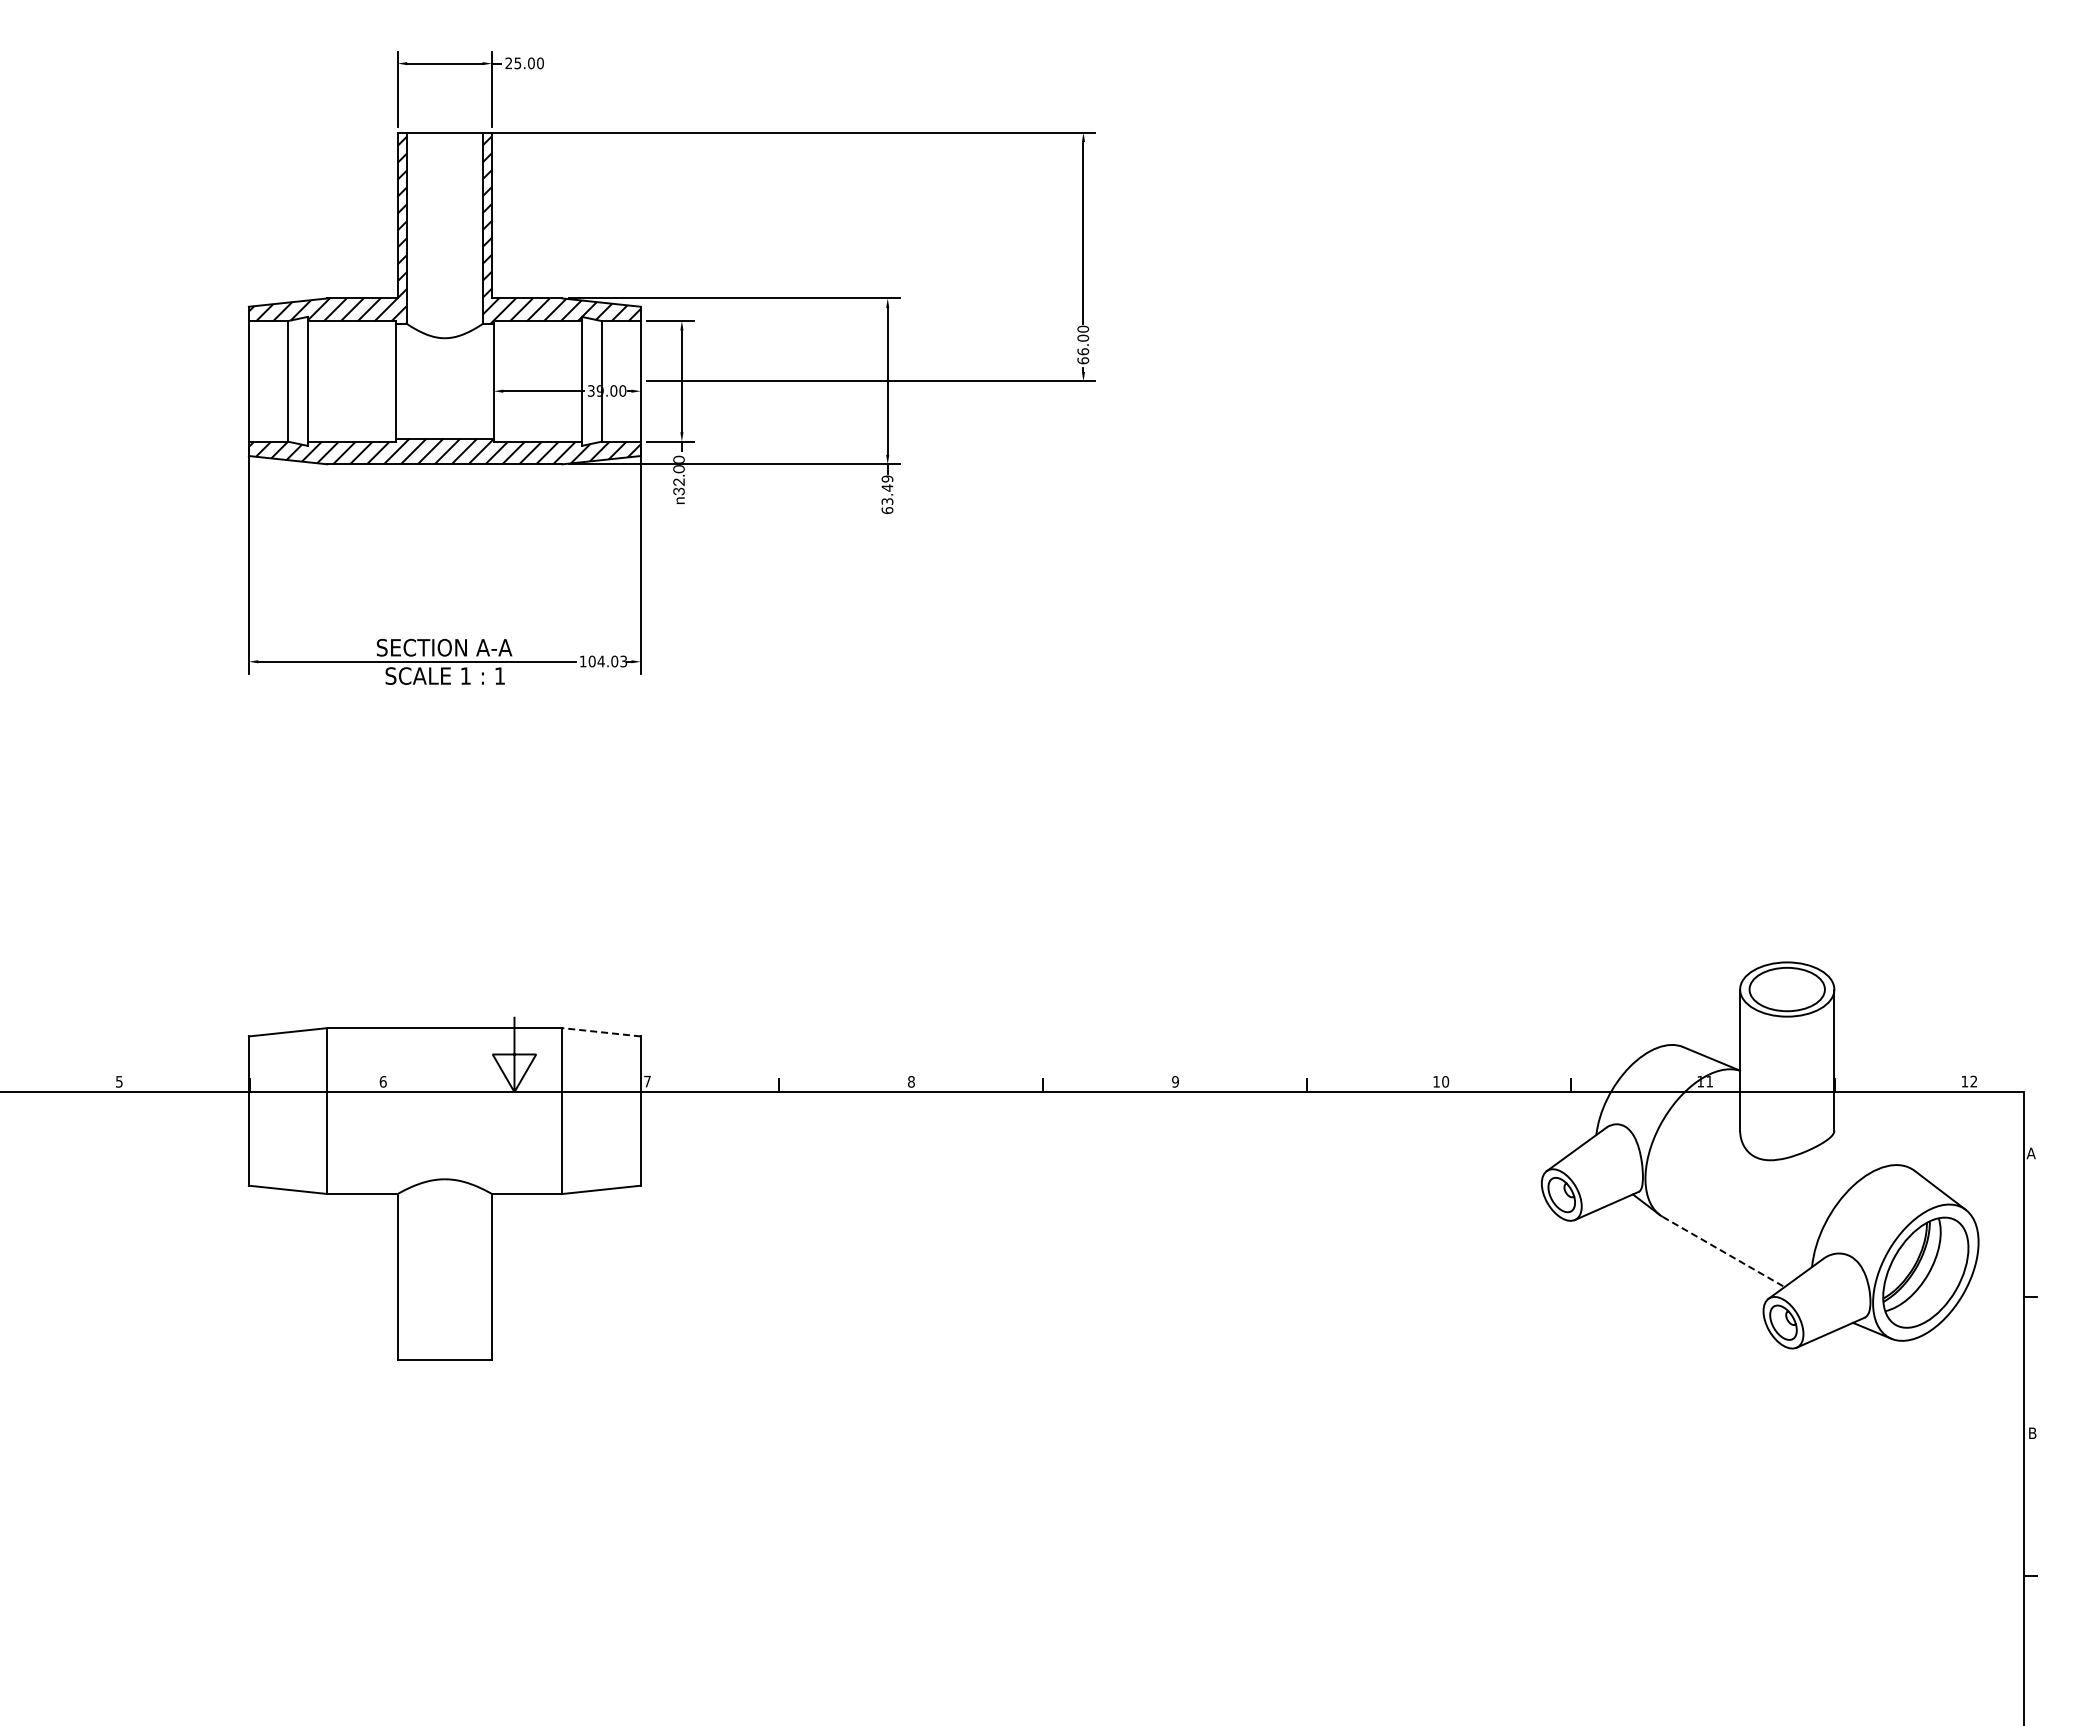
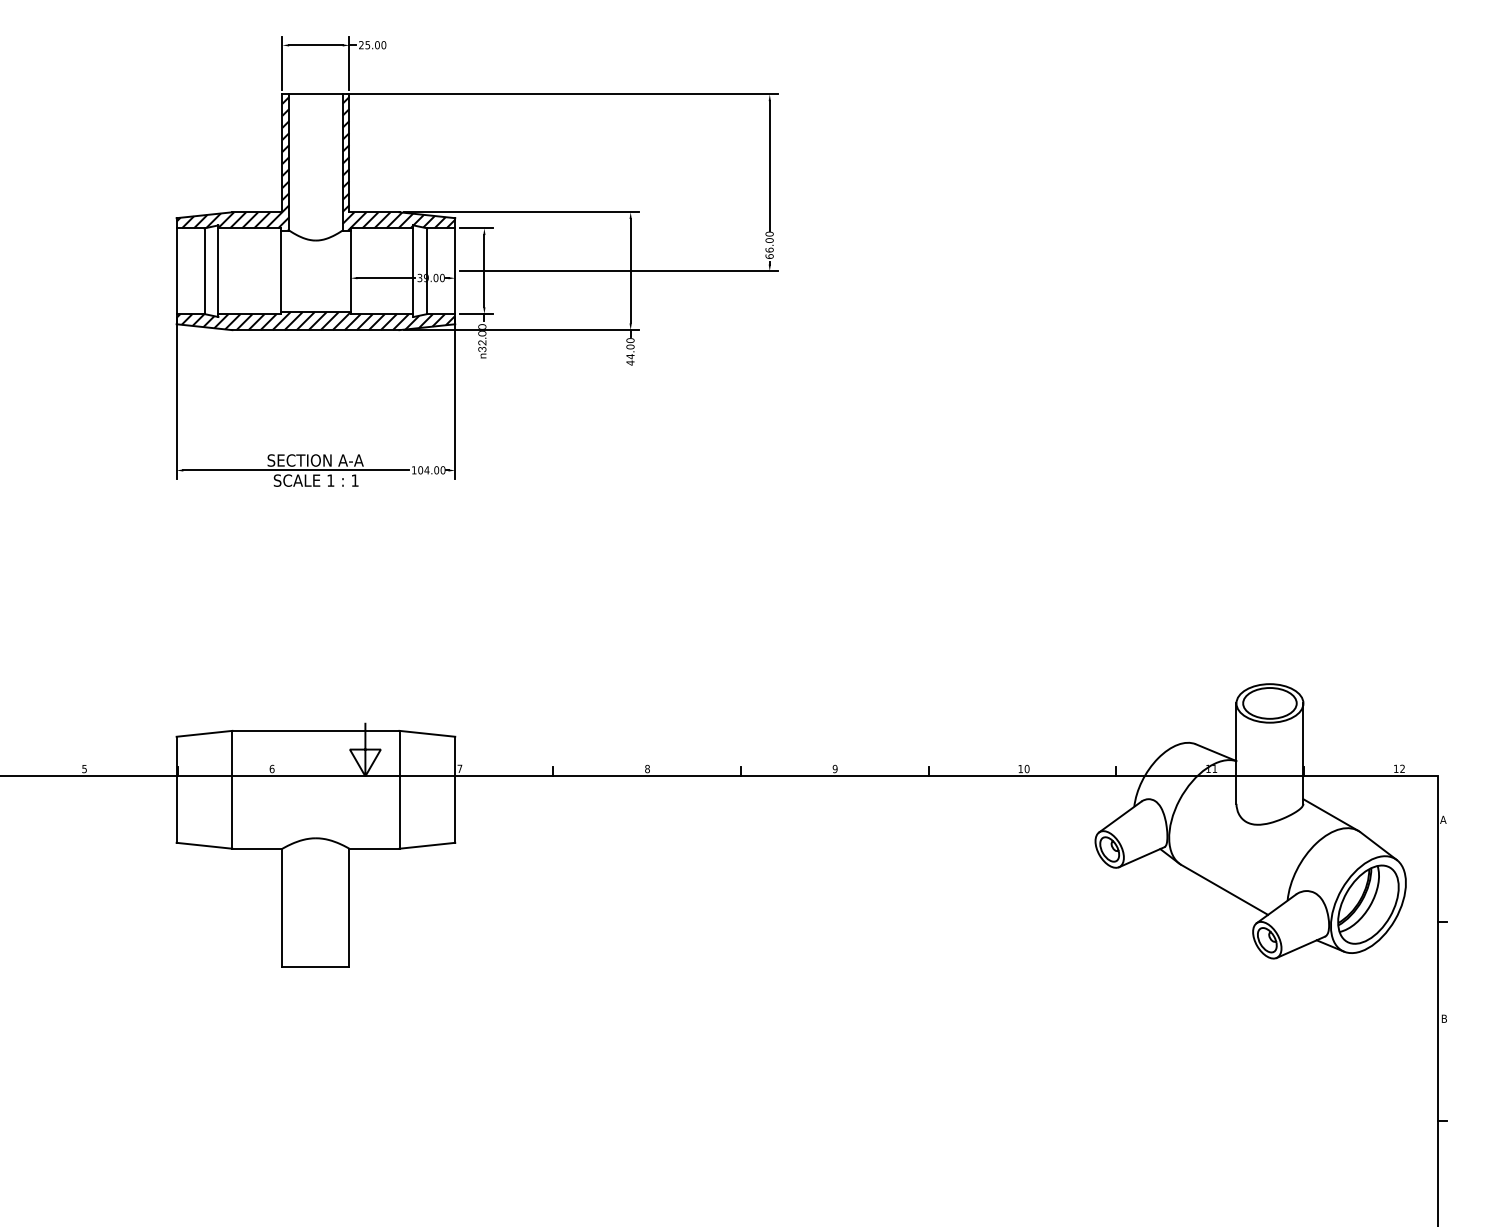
text: (887, 494) -> (630, 351), 63.49 -> 44.00
text: (623, 661) -> (442, 470), 104.03 -> 104.00
line: (601, 1032) -> (427, 733), dashed -> solid
line: (1872, 1146) -> (1330, 814), added
line: (1724, 1252) -> (1225, 890), dashed -> solid

